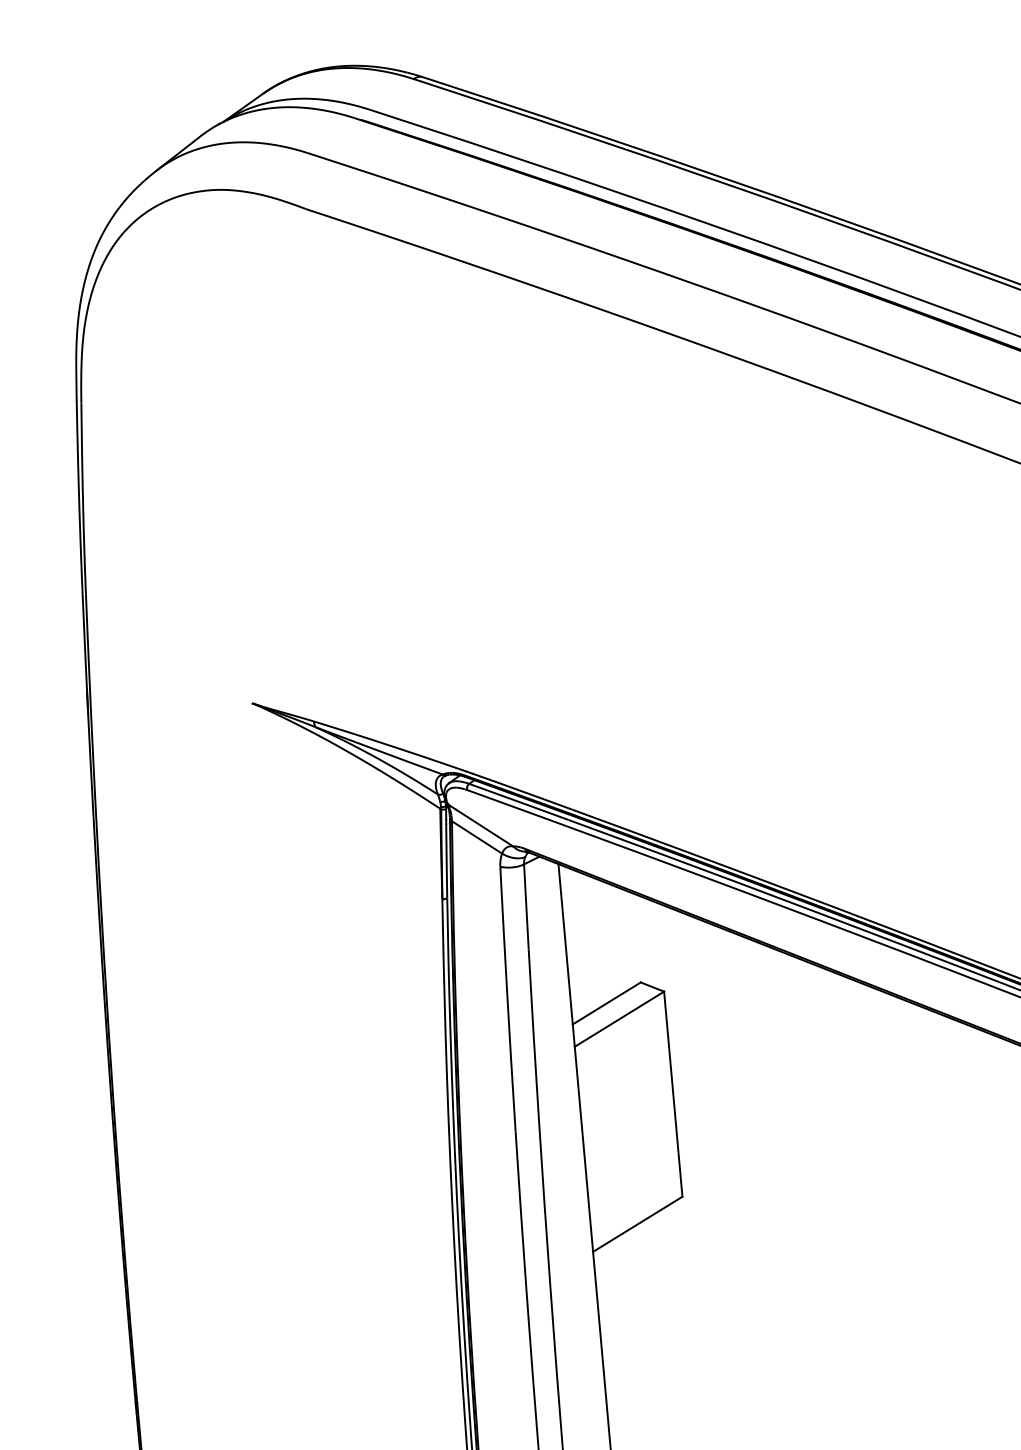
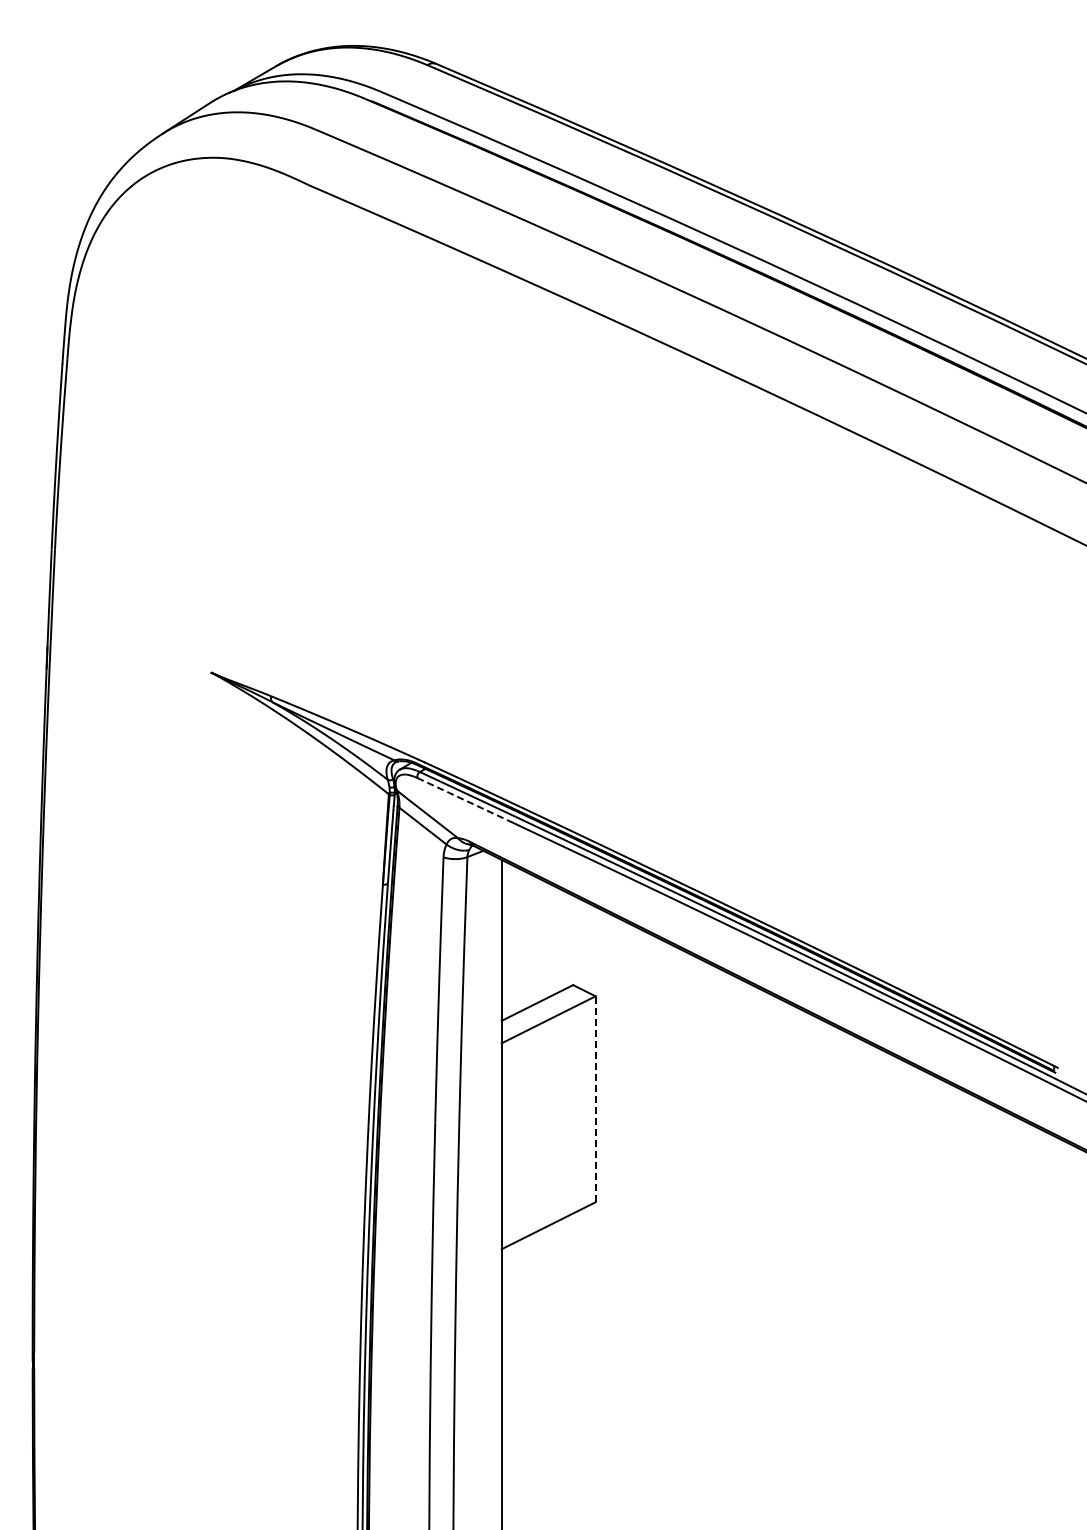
line: (517, 808) -> (465, 800), solid -> dashed
line: (673, 1094) -> (595, 1099), solid -> dashed

